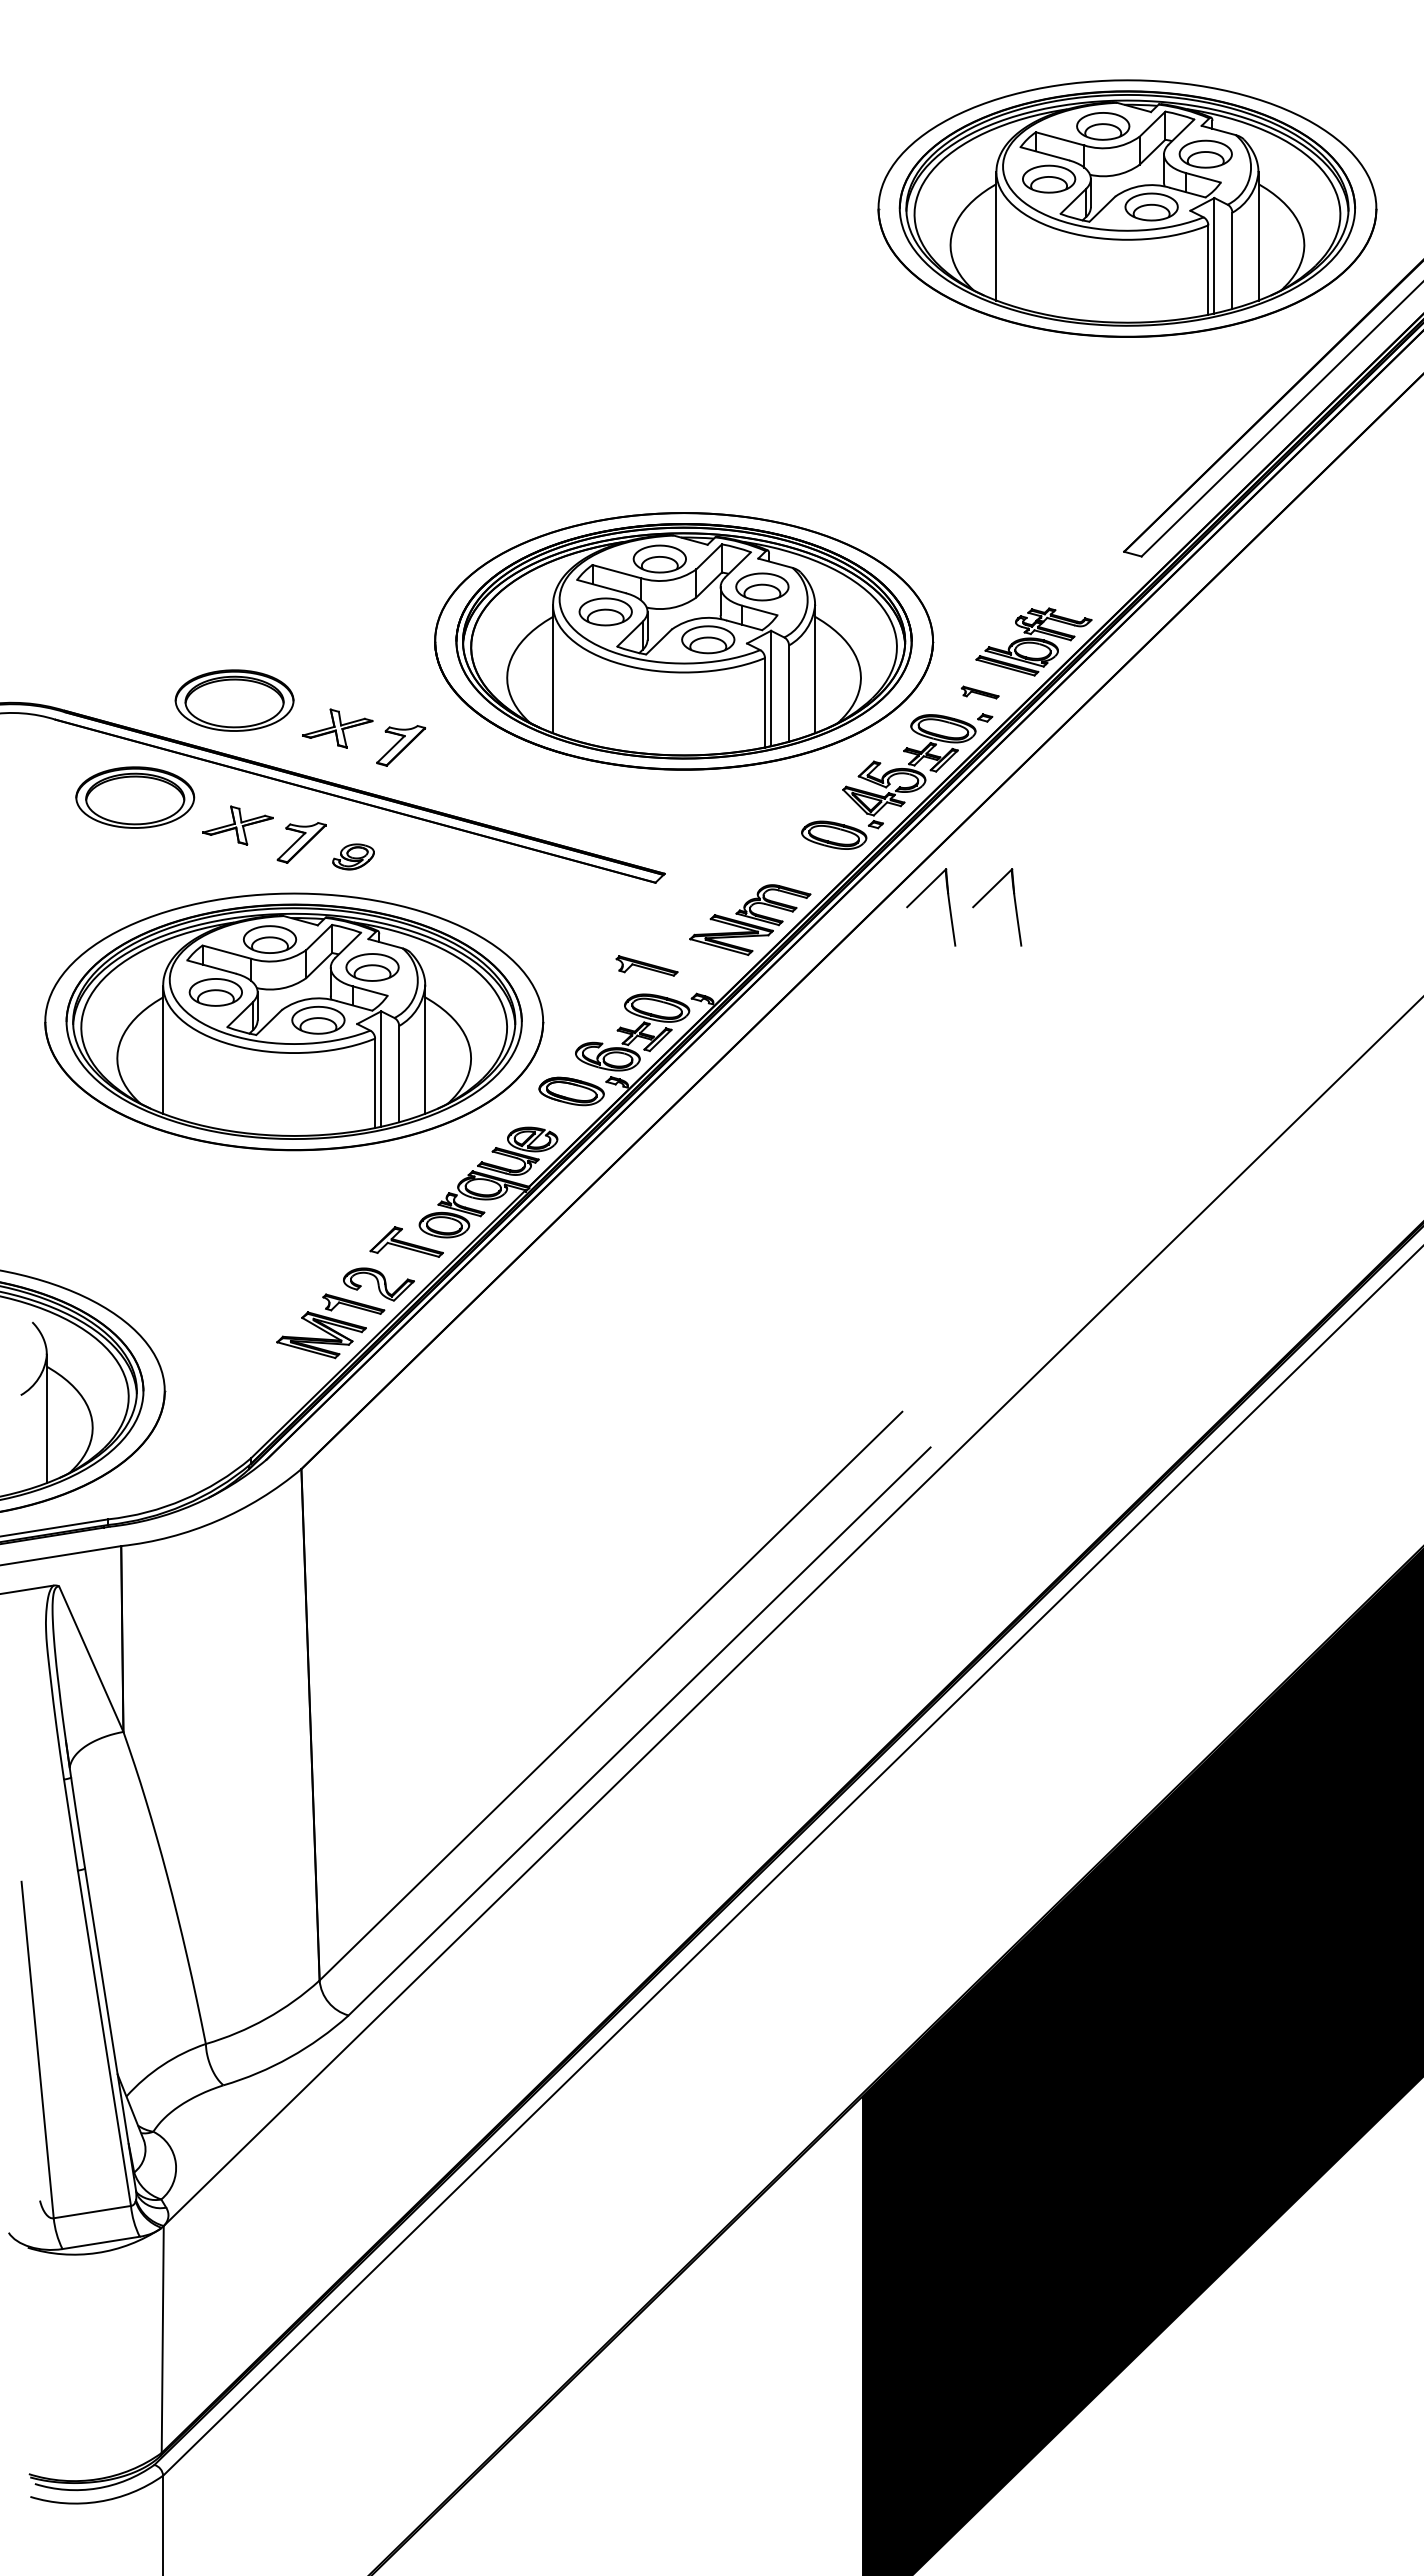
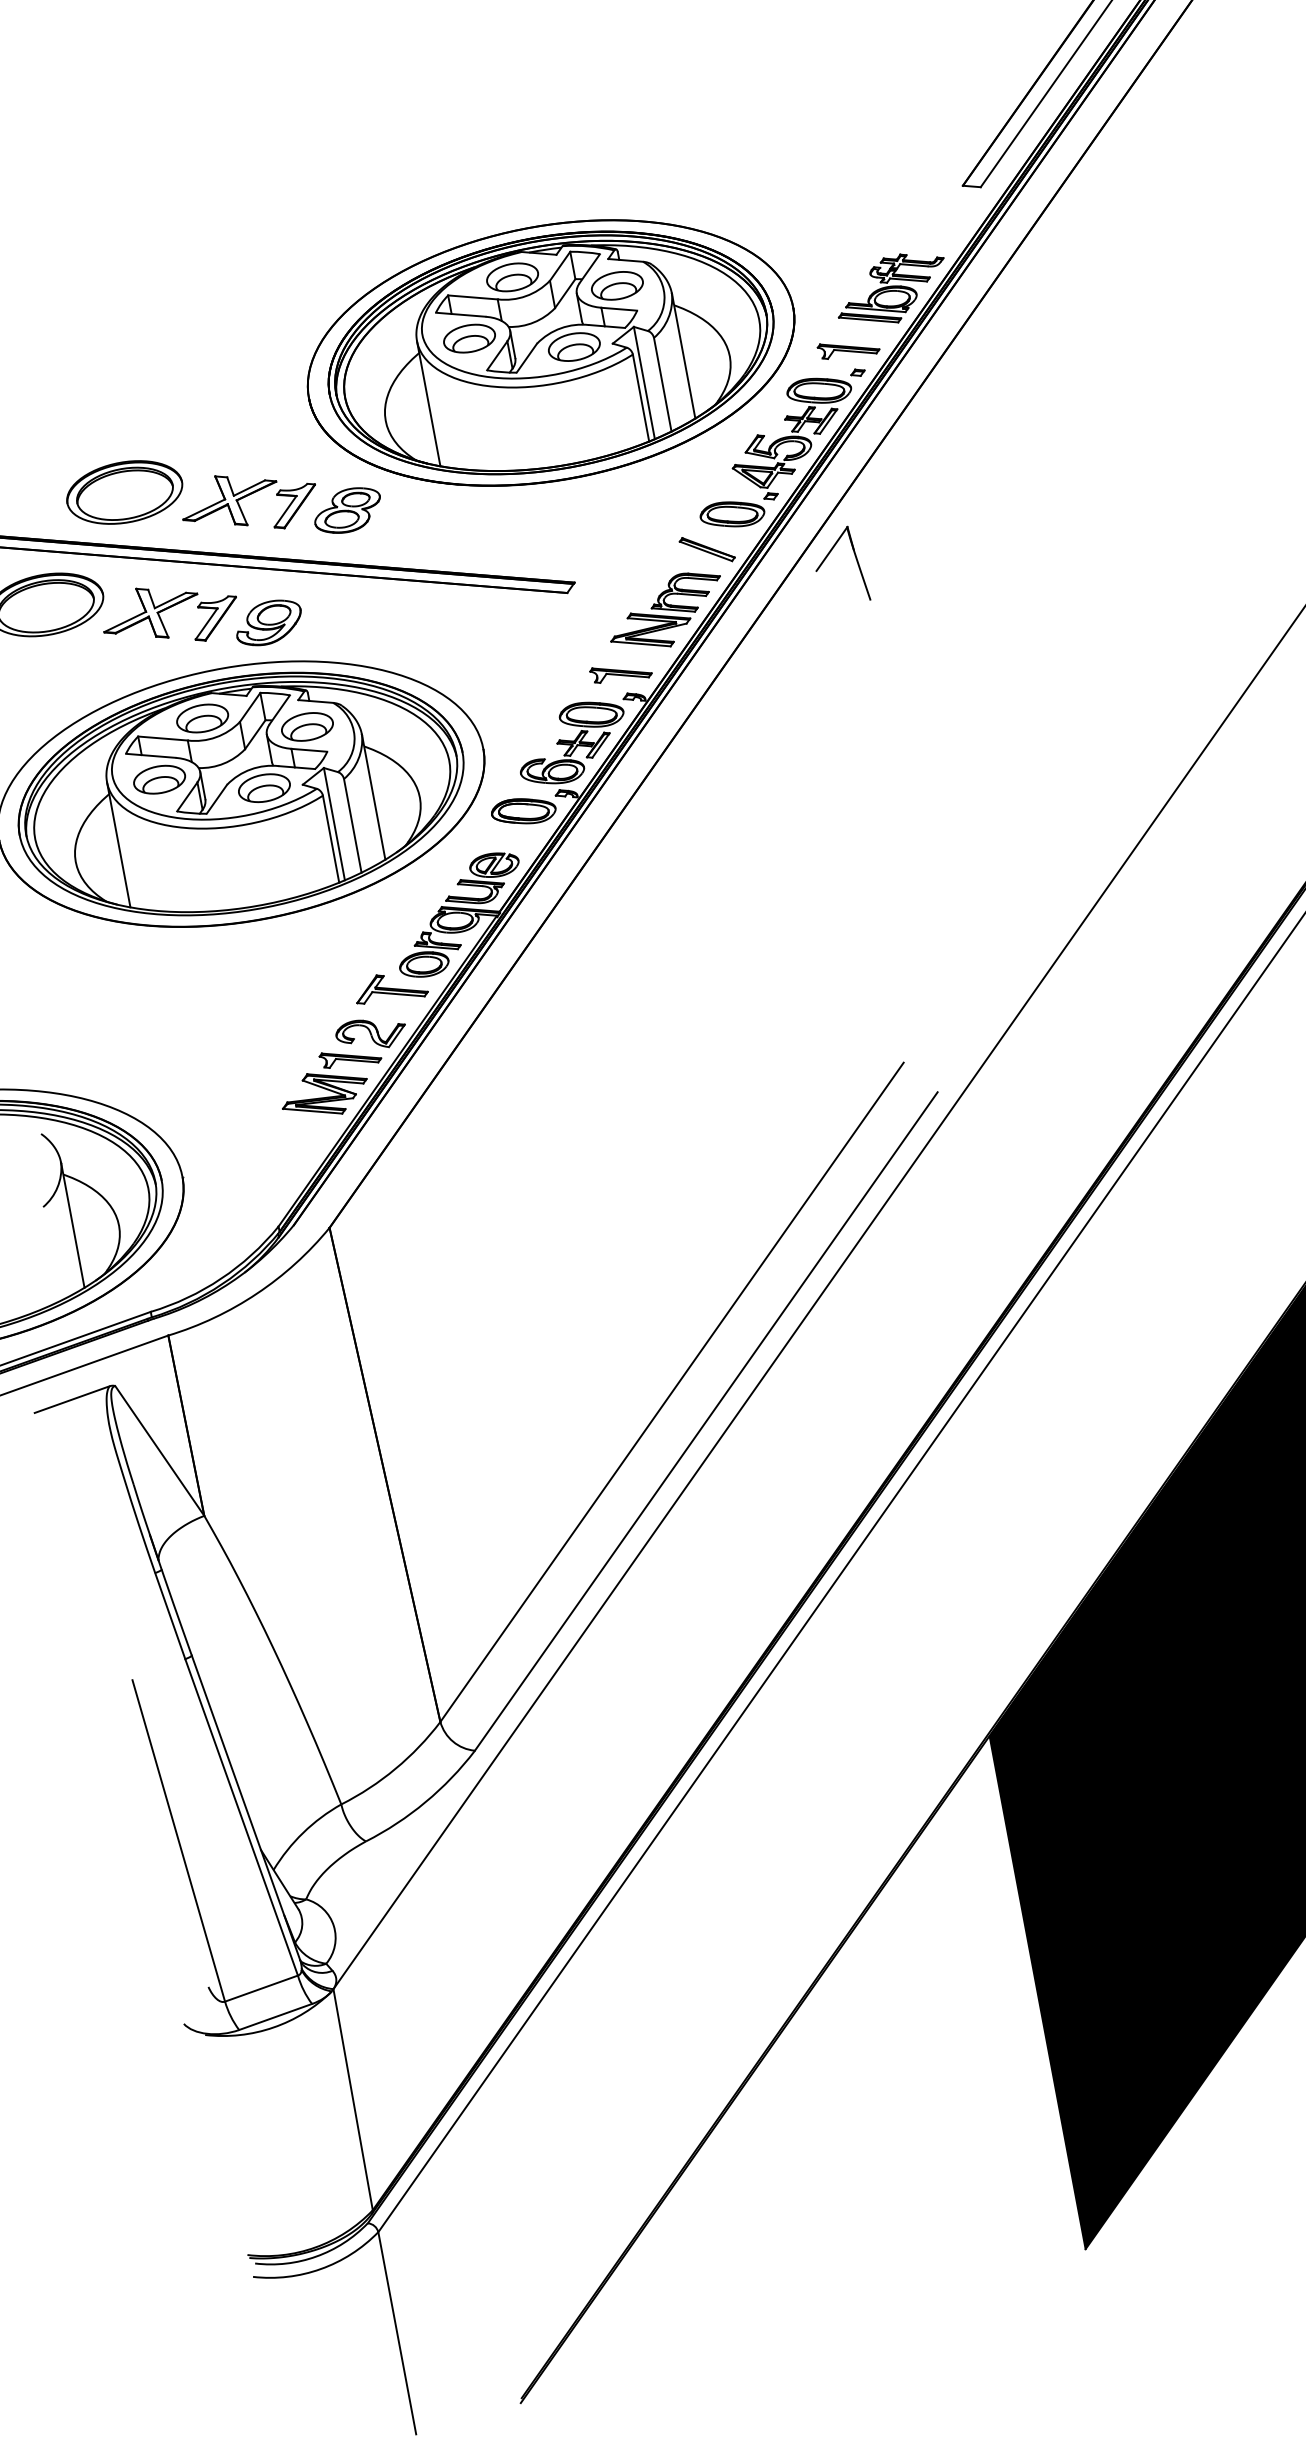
part: (979, 692) -> (847, 348), size x1.67
part: (337, 728) -> (229, 500), size x1.43
part: (452, 760) -> (347, 511), added
part: (237, 825) -> (150, 613), size x1.43
part: (353, 856) -> (268, 622), size x1.67
part: (802, 865) -> (707, 549), added
part: (986, 895) -> (891, 545), removed
part: (646, 965) -> (620, 672), moved

